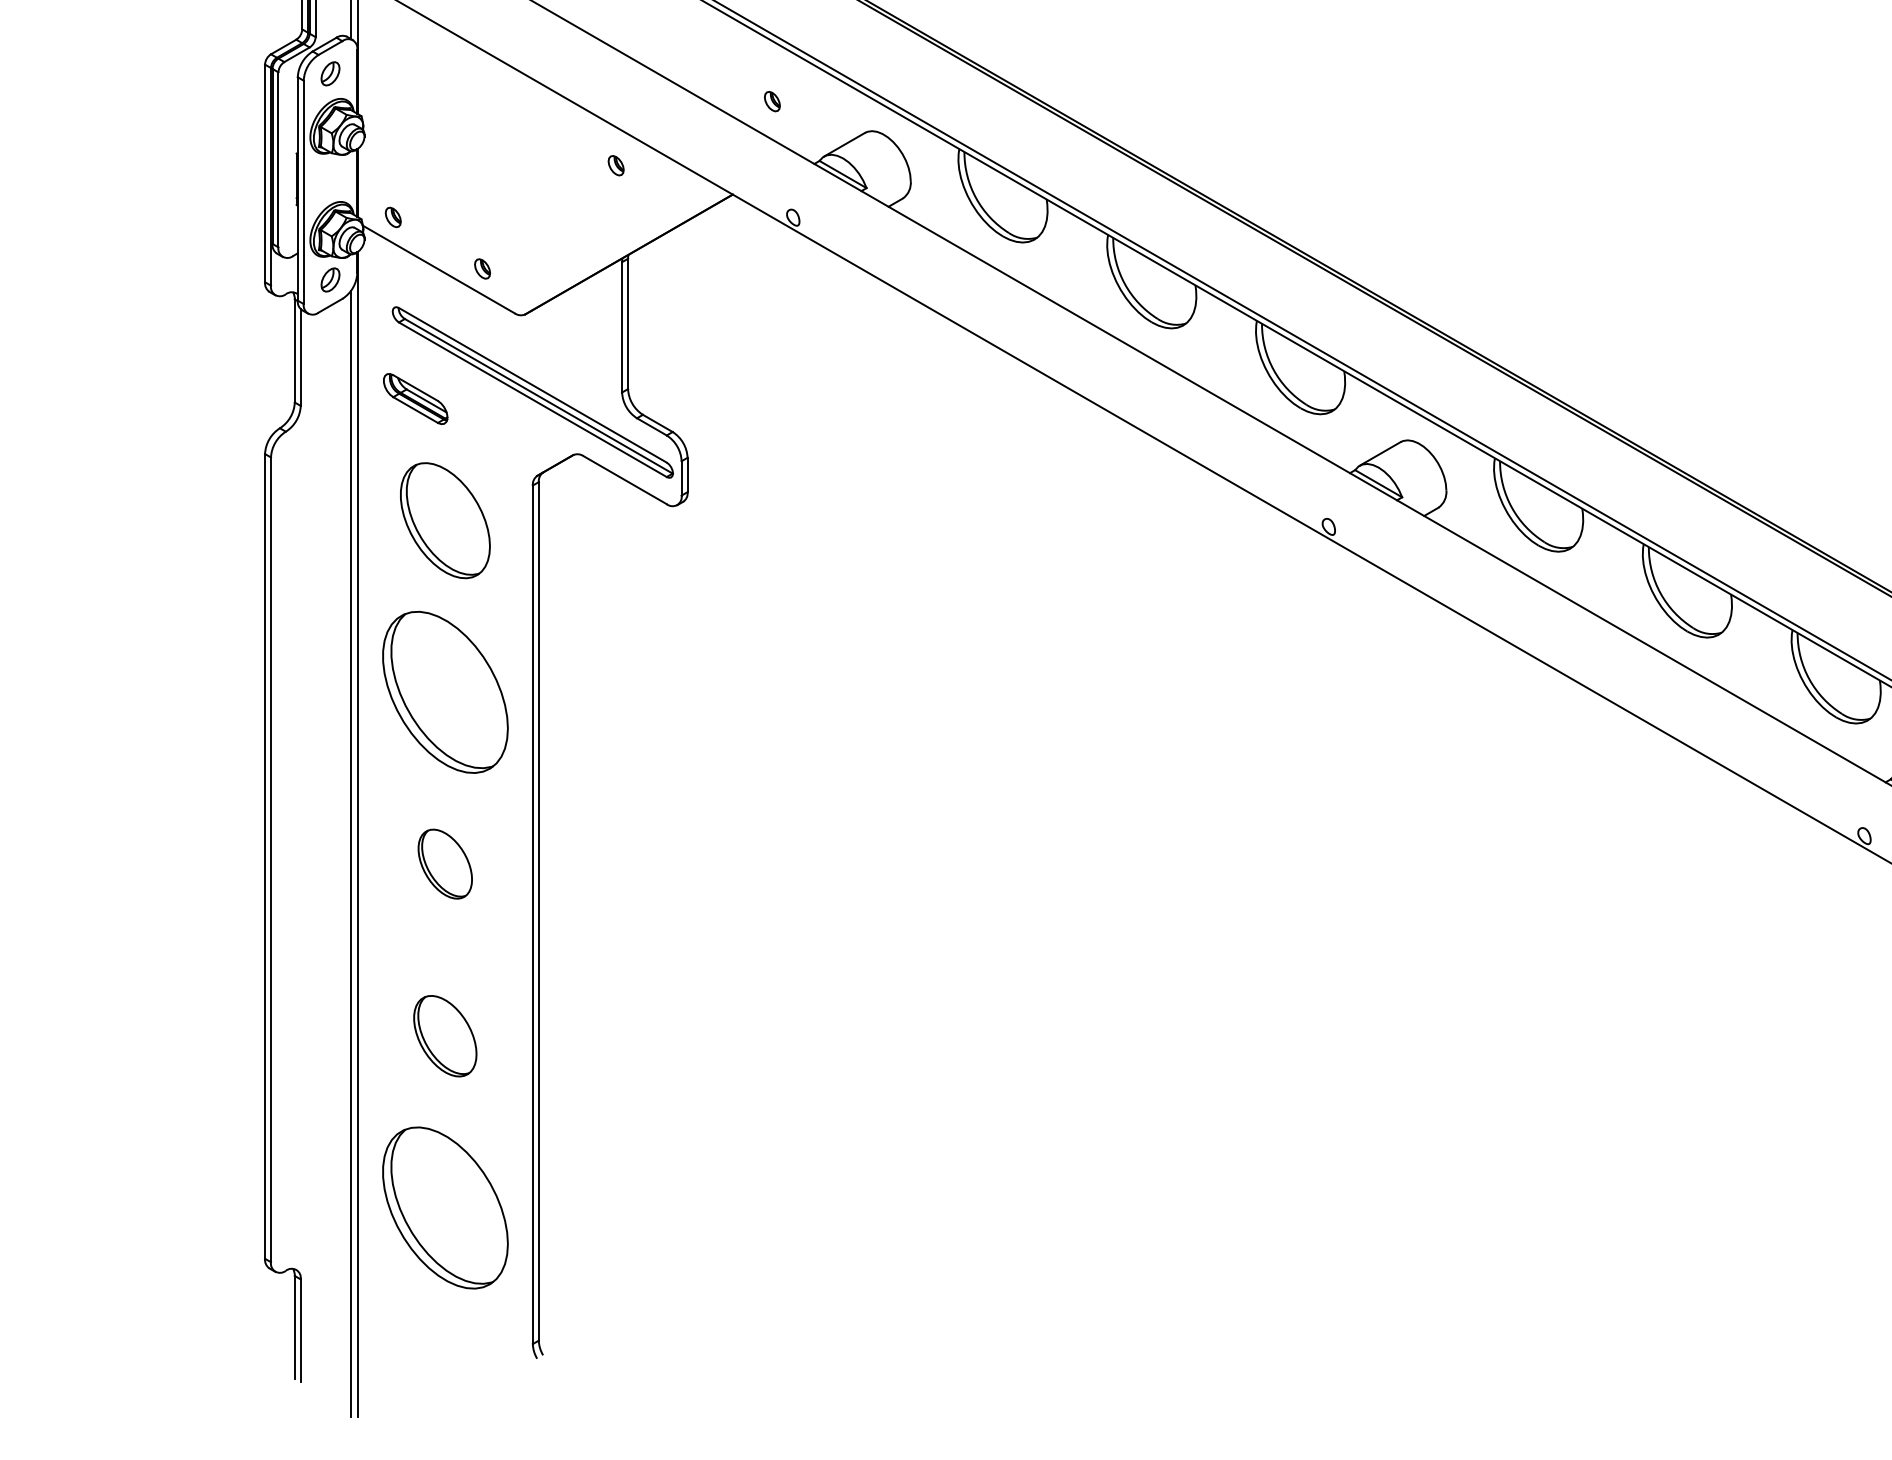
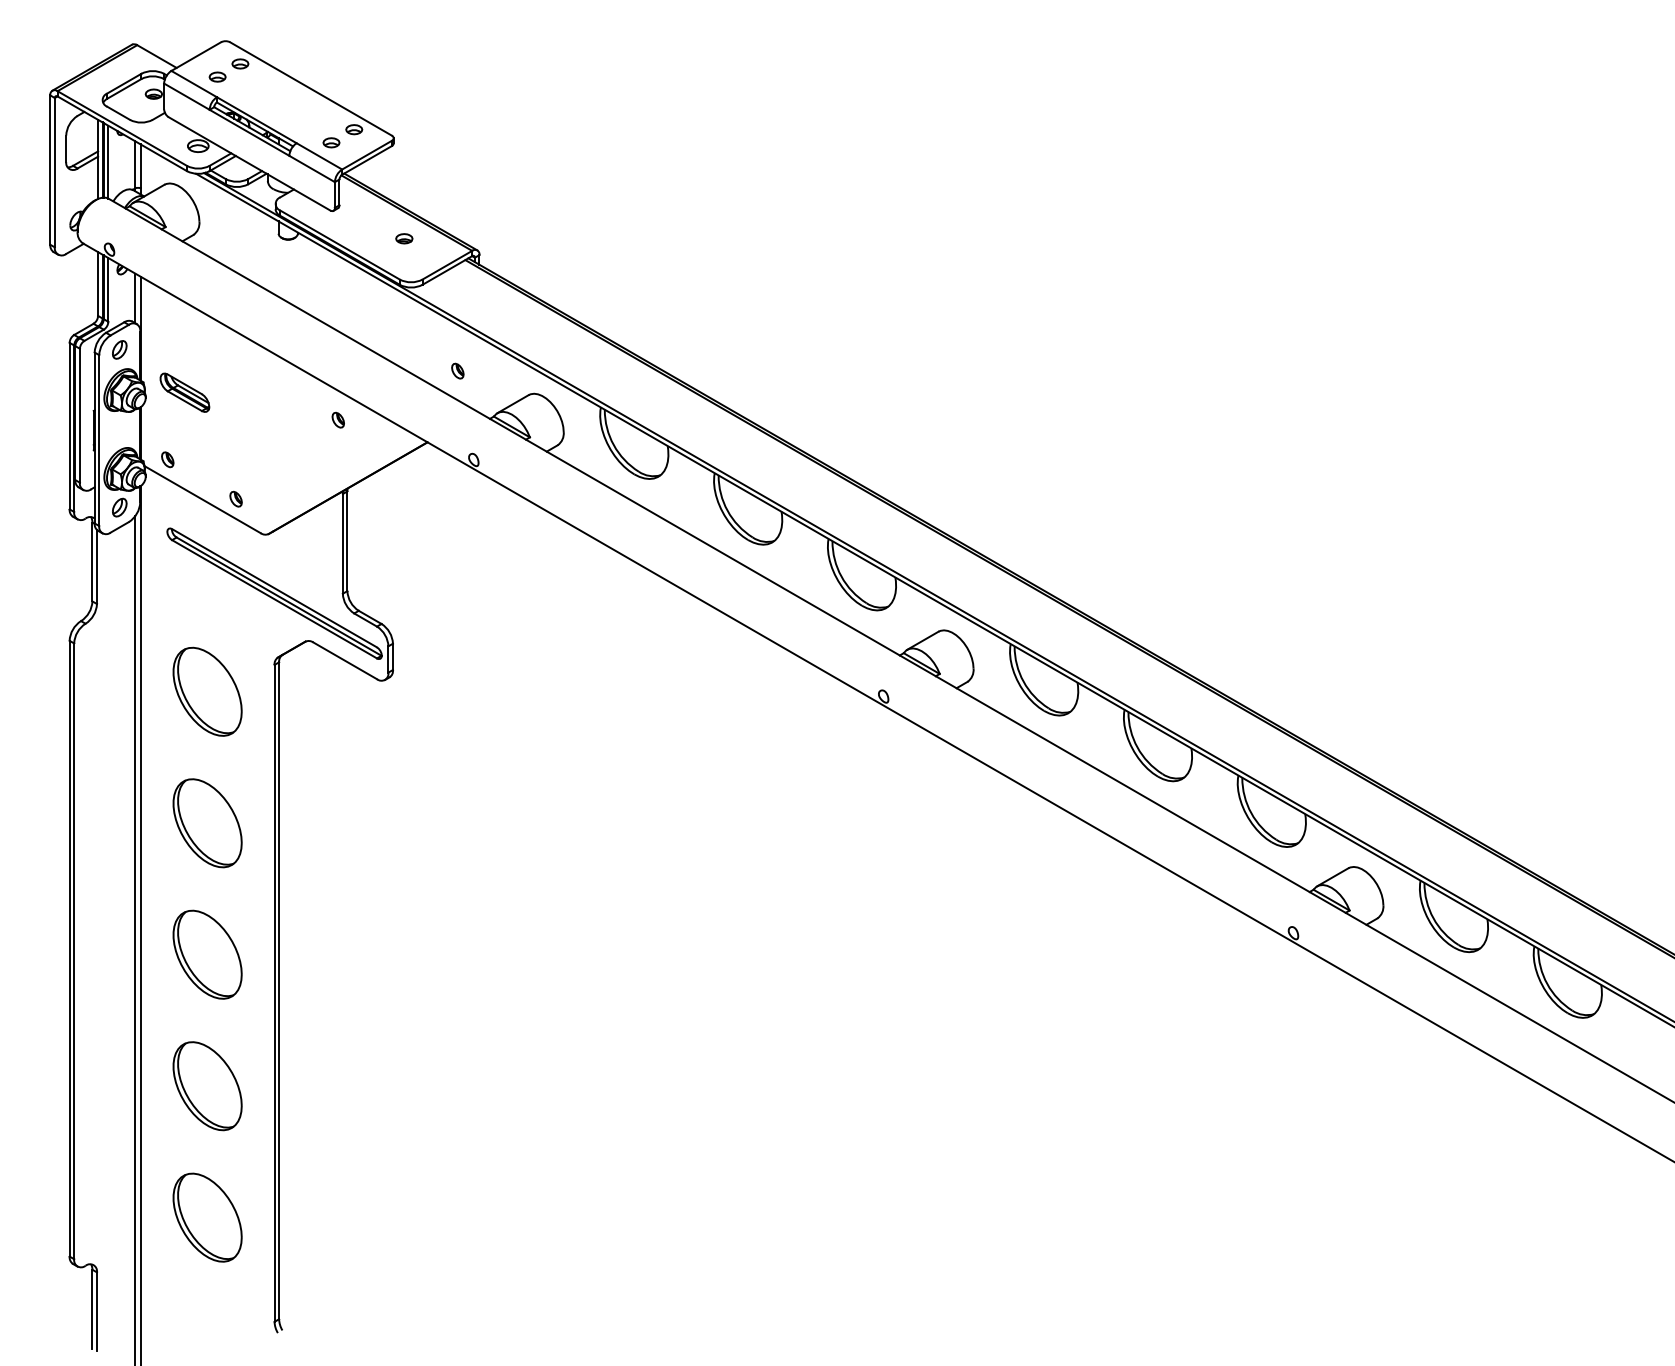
part: (415, 398) -> (184, 392), moved
part: (445, 692) -> (207, 823), size x0.71
part: (445, 863) -> (207, 954), size x1.67
part: (445, 1036) -> (207, 1086), size x1.43
part: (445, 1207) -> (207, 1217), size x0.71

